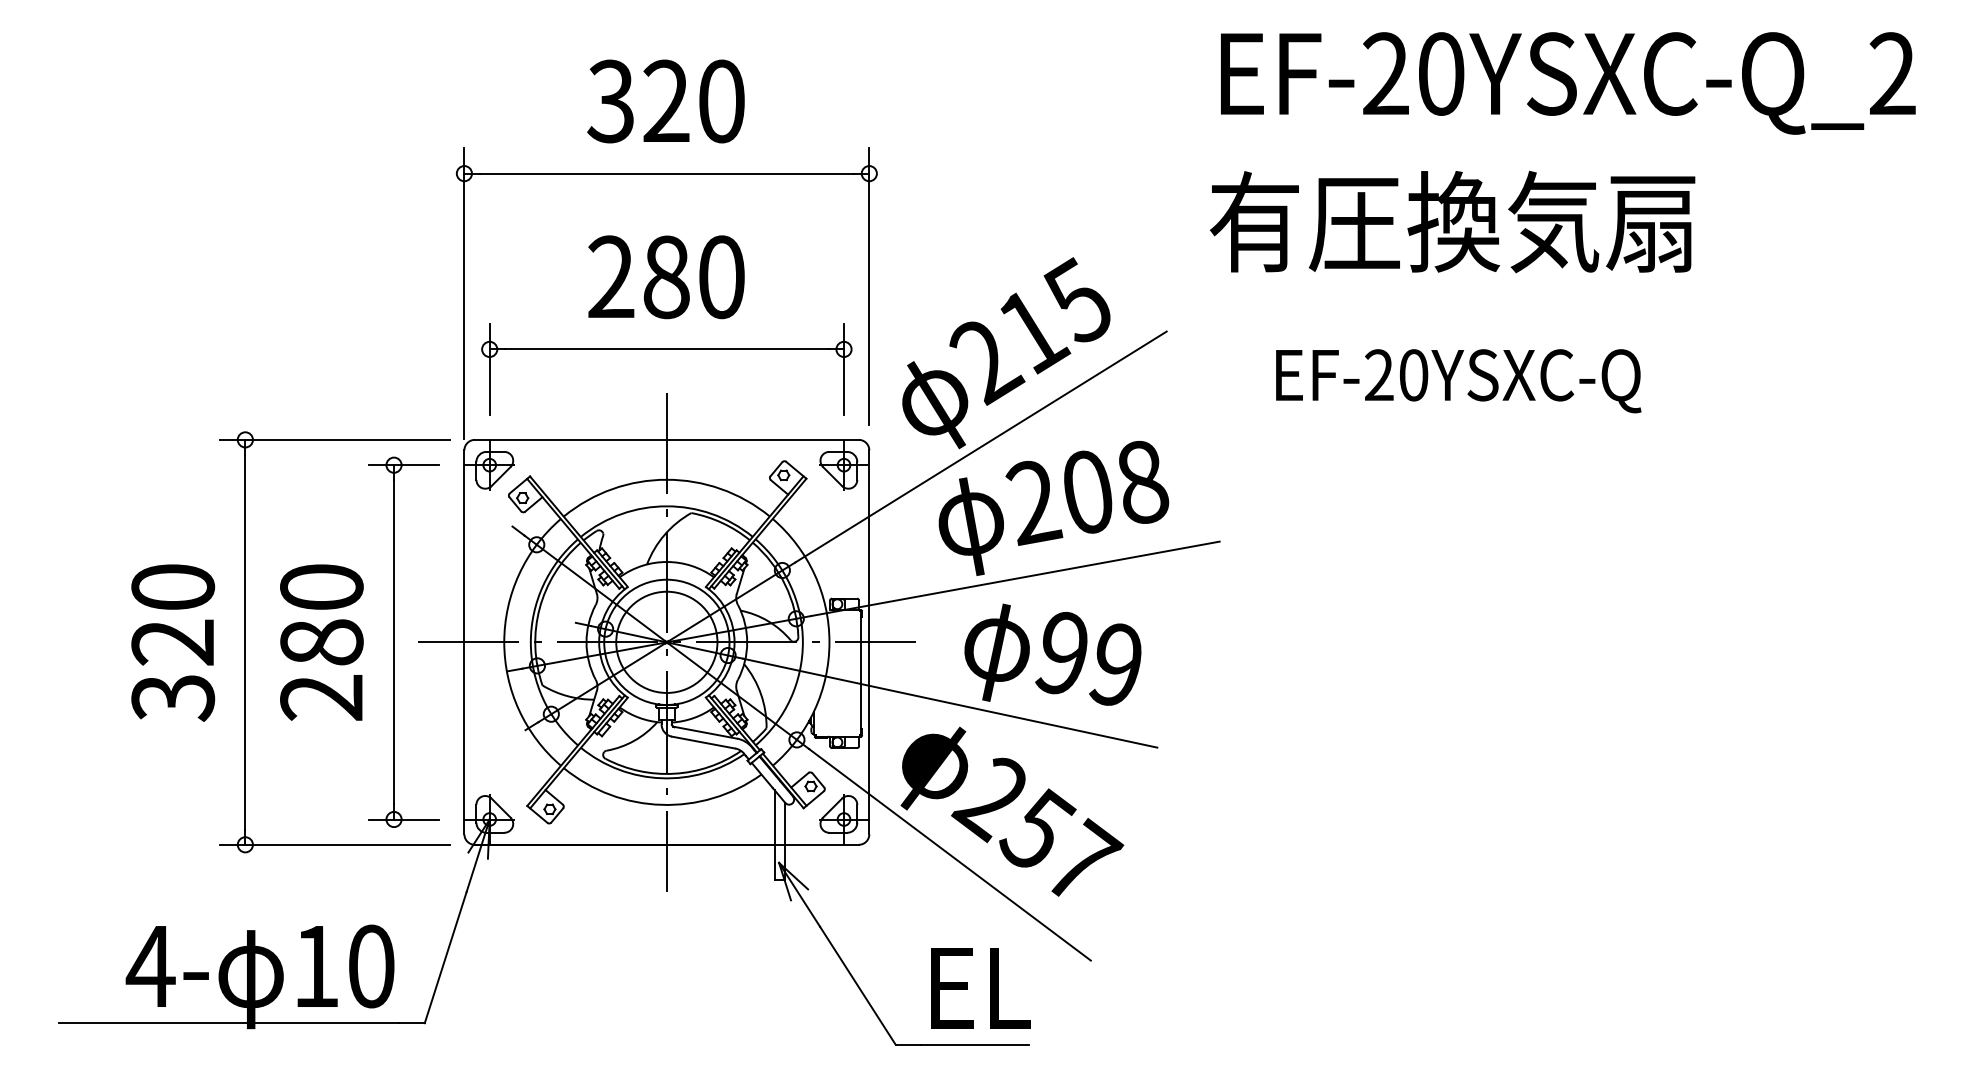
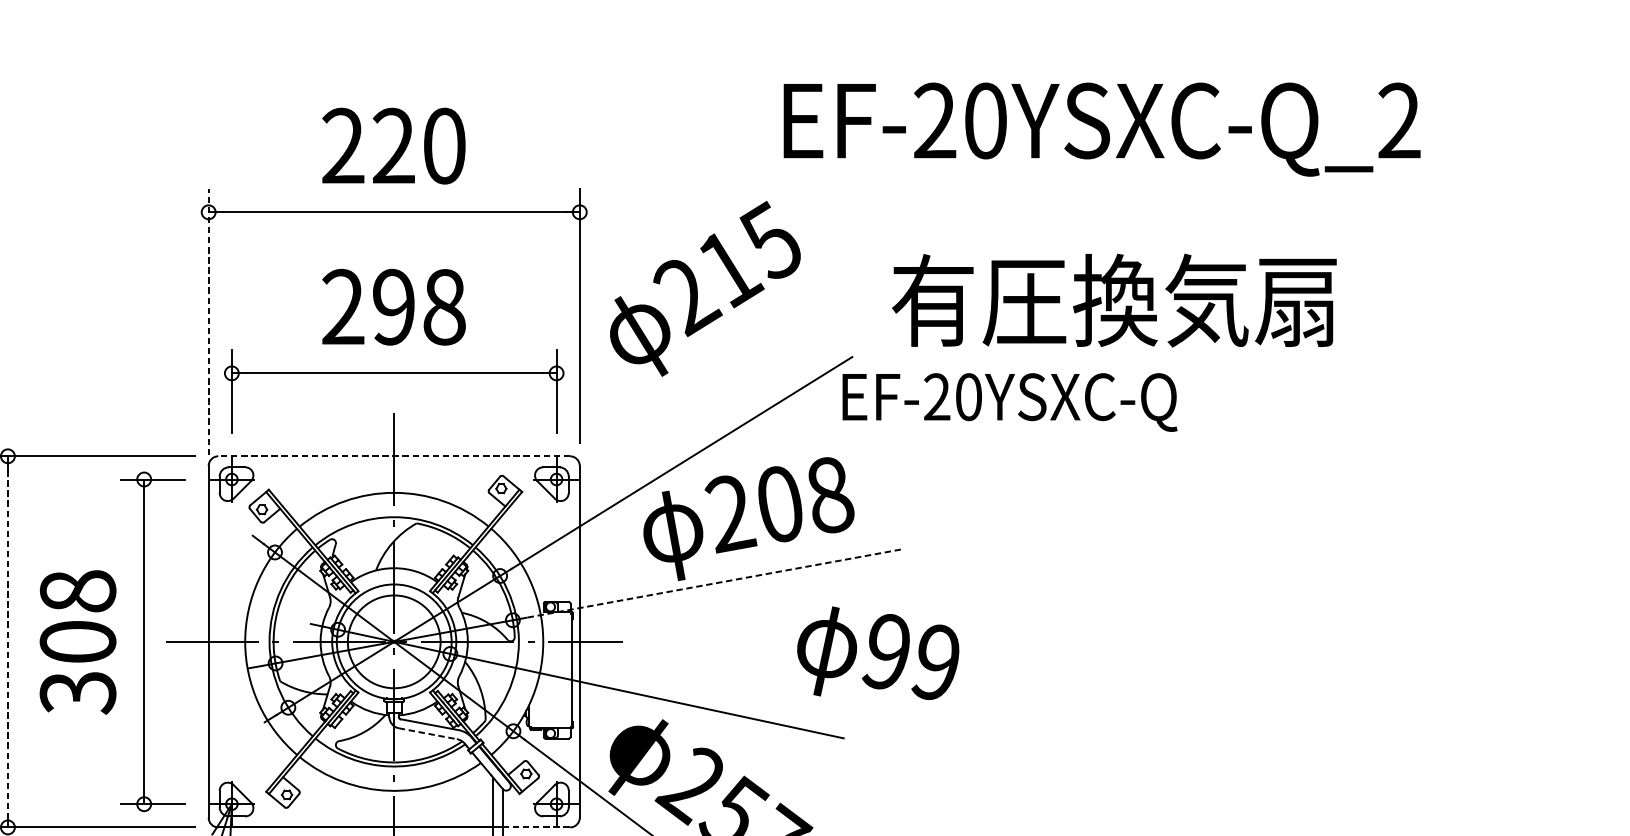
text: (1568, 83) -> (1102, 129), moved
text: (610, 101) -> (342, 146), 320 -> 220
text: (1452, 221) -> (1114, 300), moved
text: (693, 277) -> (418, 307), 280 -> 298
line: (464, 292) -> (208, 321), solid -> dashed
text: (1006, 353) -> (705, 289), moved
text: (1458, 381) -> (1009, 402), moved
line: (666, 439) -> (393, 455), solid -> dashed
line: (1015, 578) -> (713, 583), solid -> dashed
line: (245, 642) -> (8, 642), solid -> dashed
text: (321, 642) -> (77, 642), 280 -> 308
text: (1052, 654) -> (877, 652), moved
line: (703, 742) -> (427, 733), solid -> dashed
line: (822, 844) -> (536, 827), solid -> dashed

